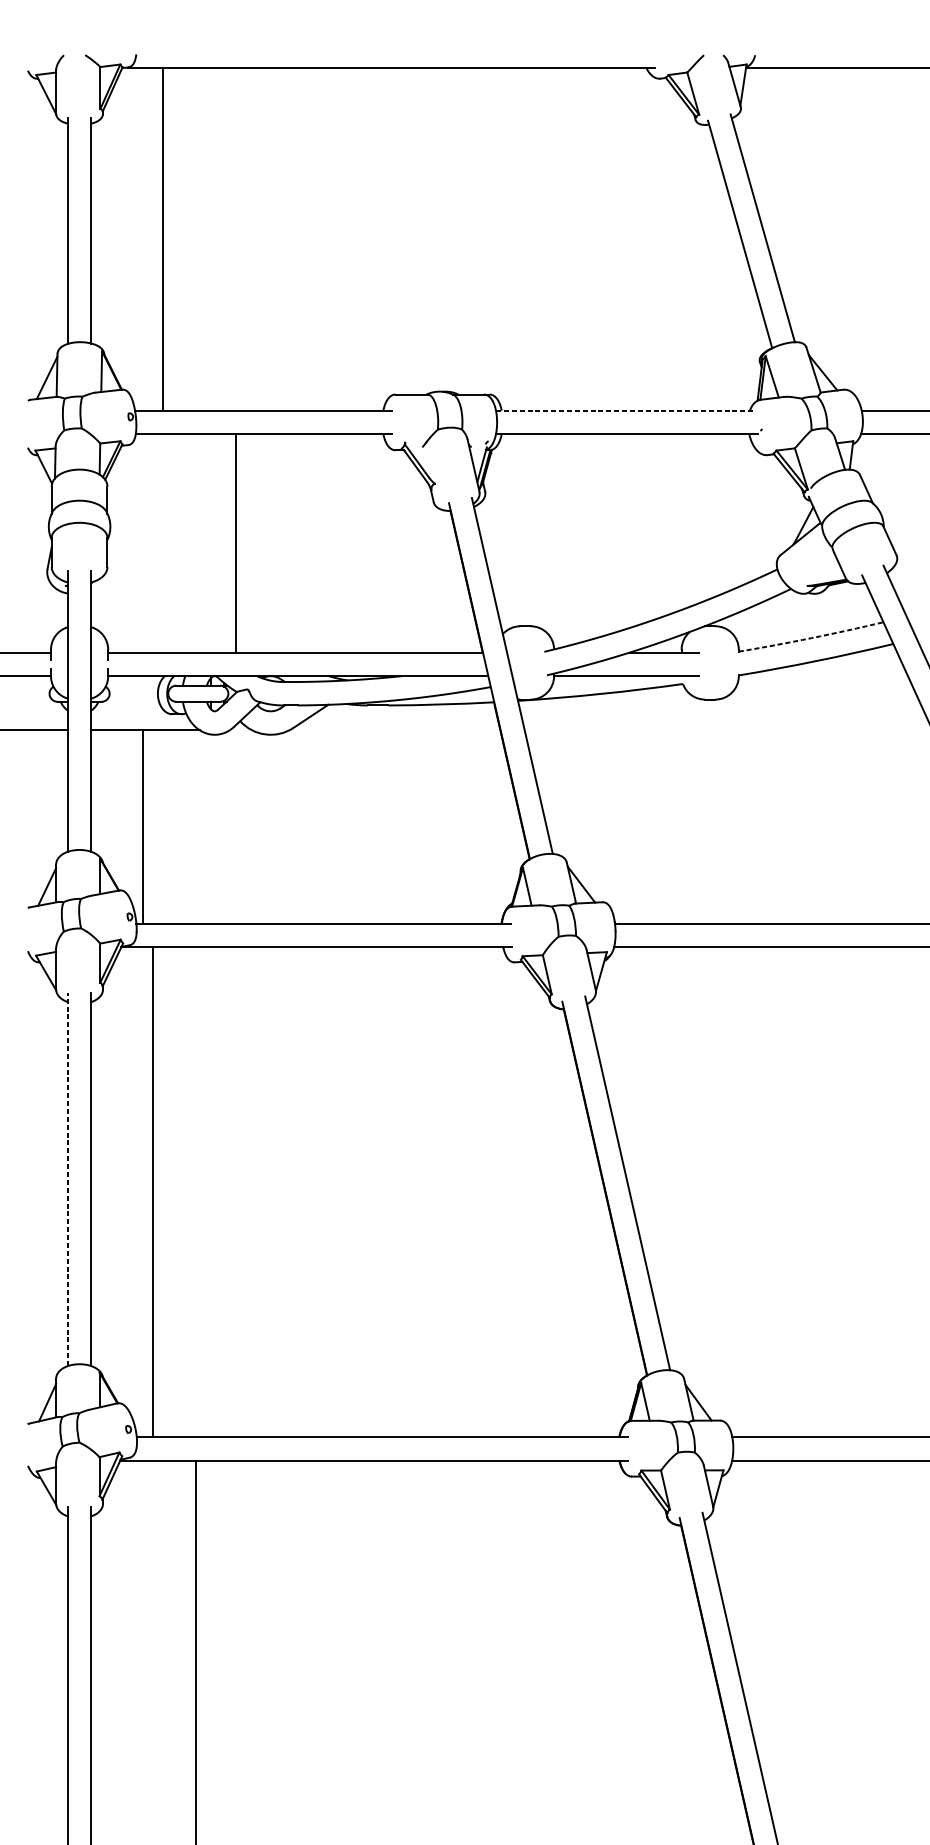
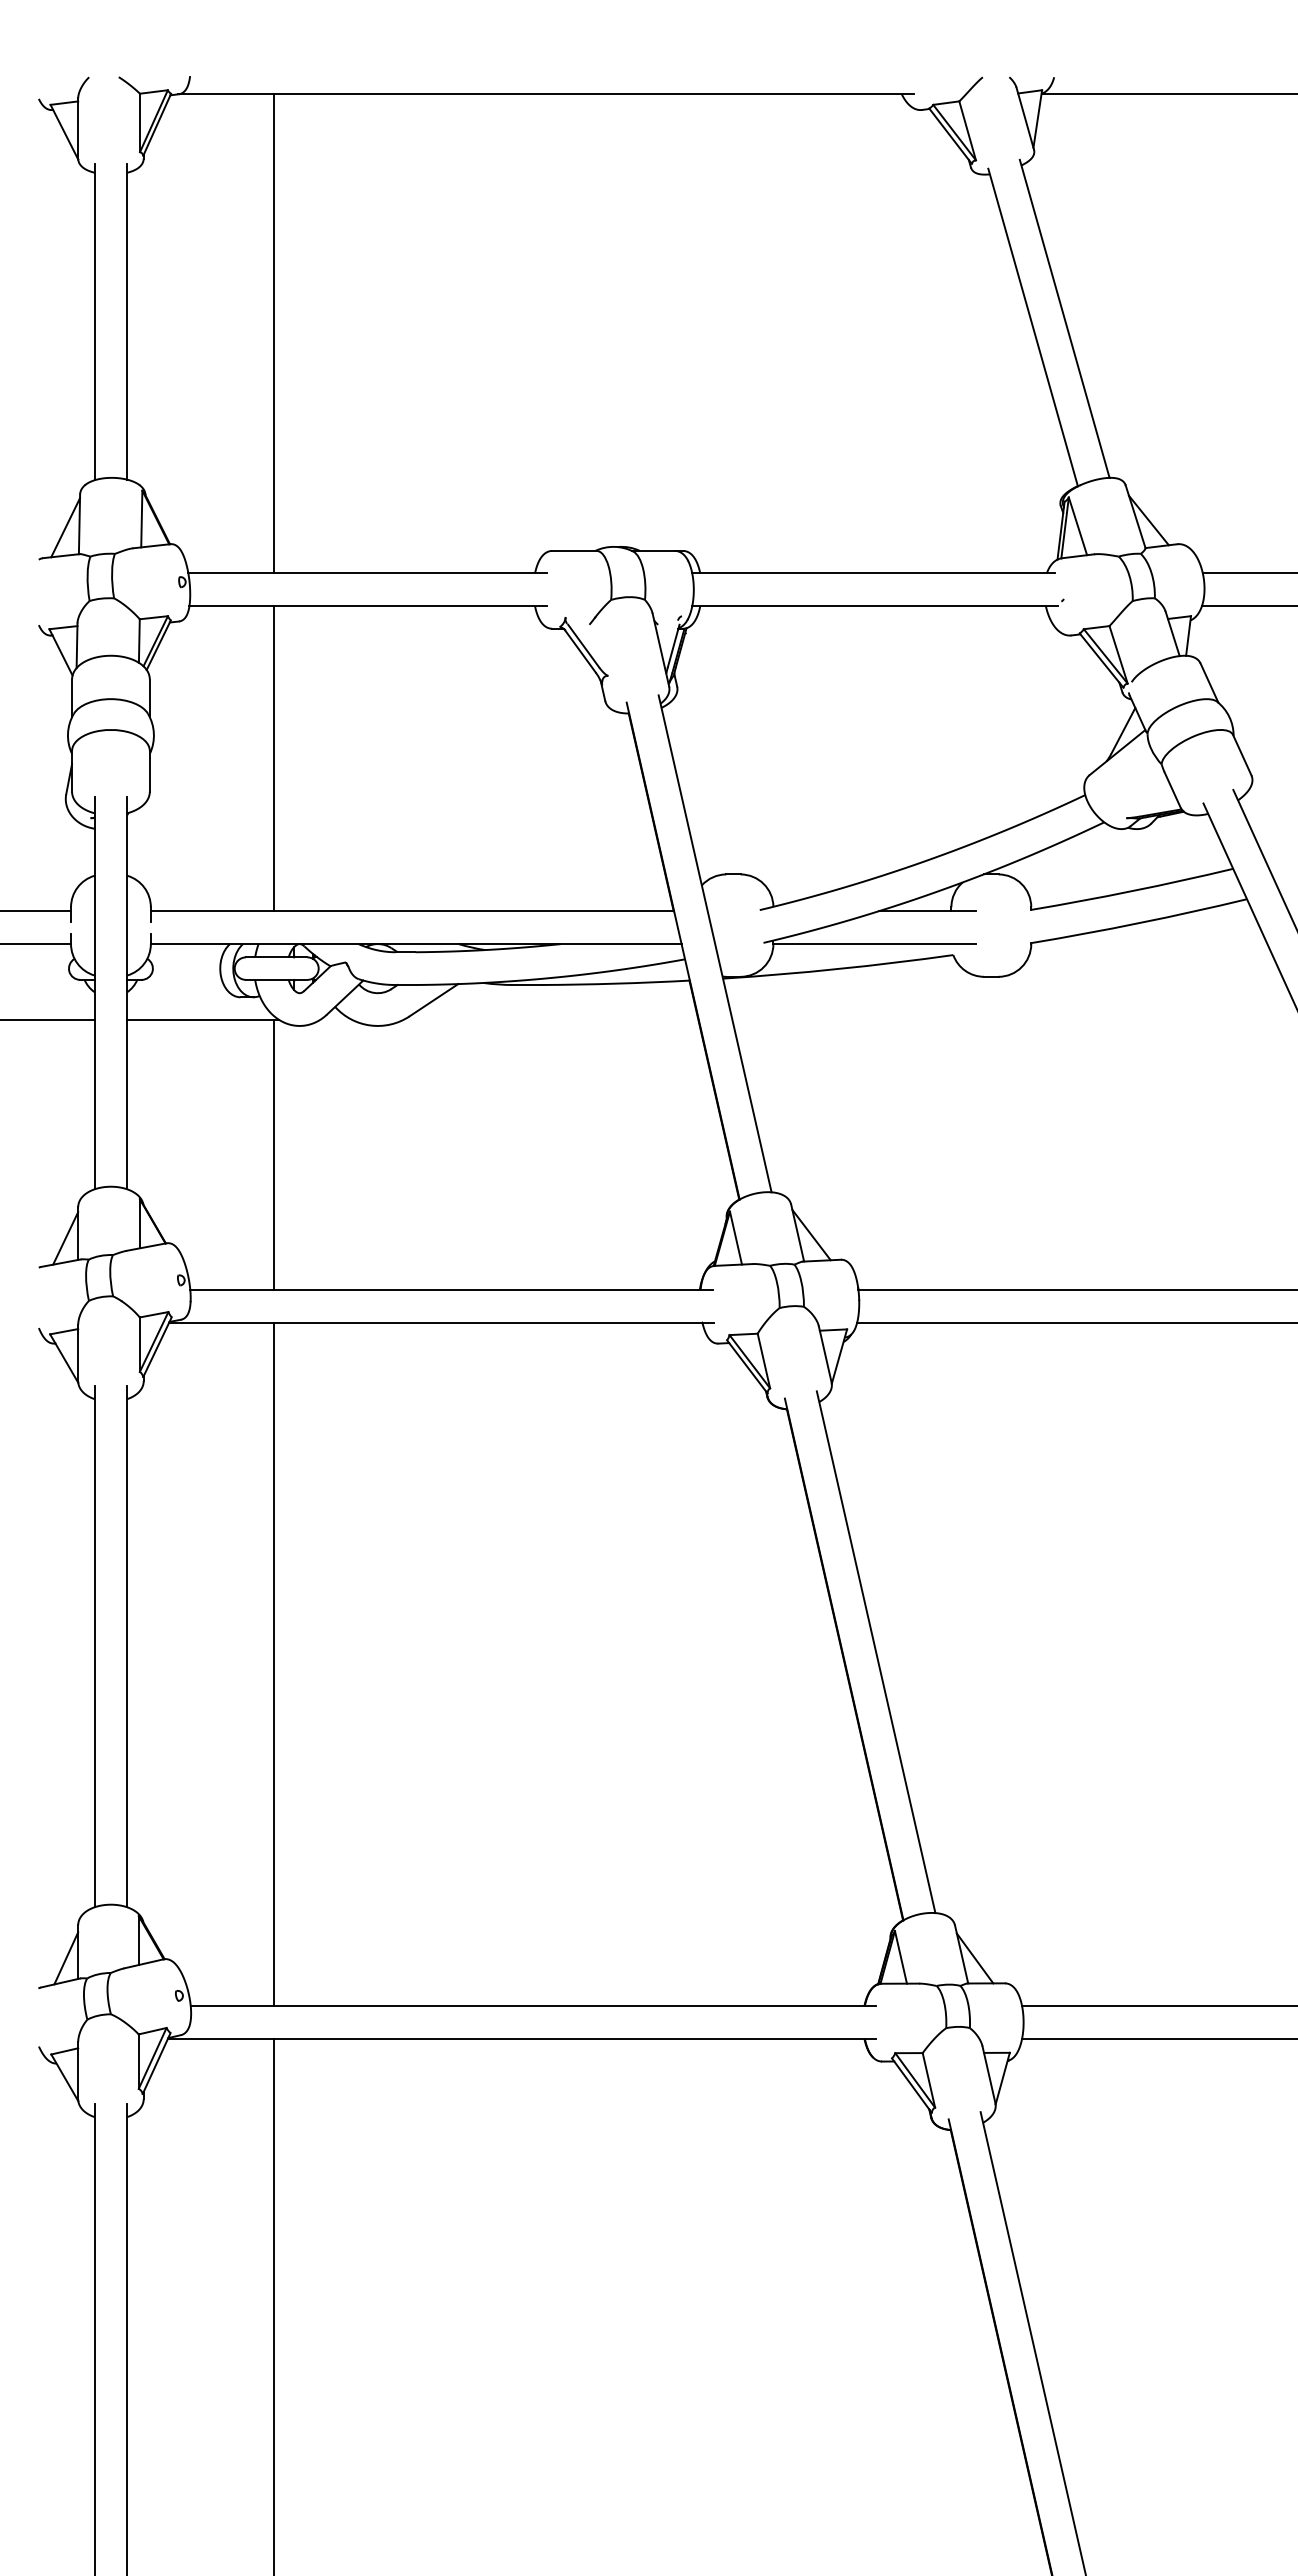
line: (163, 238) -> (273, 333), moved
line: (626, 410) -> (874, 573), dashed -> solid
line: (235, 543) -> (273, 758), moved
arc: (811, 638) -> (1132, 891), dashed -> solid
line: (143, 826) -> (273, 1154), moved
line: (67, 1179) -> (94, 1646), dashed -> solid
line: (152, 1192) -> (273, 1664), moved

